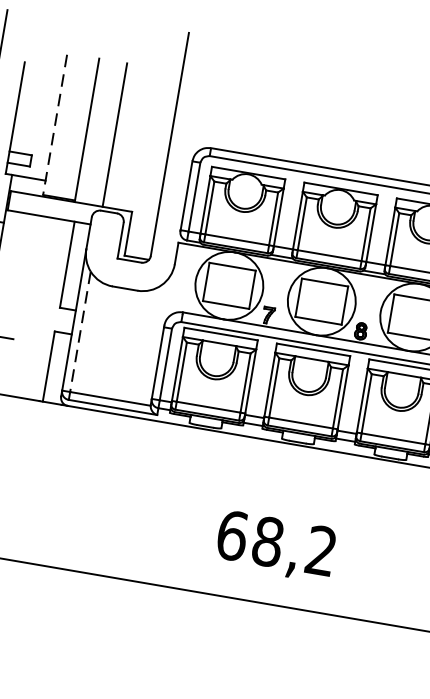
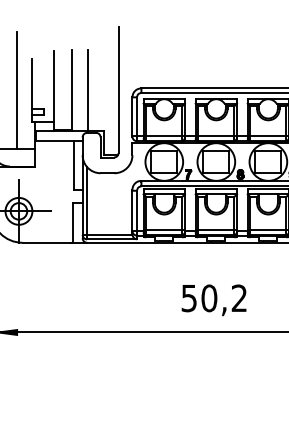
line: (54, 125) -> (53, 90), dashed -> solid
line: (80, 332) -> (87, 201), dashed -> solid
text: (250, 539) -> (199, 298), 68,2 -> 50,2

